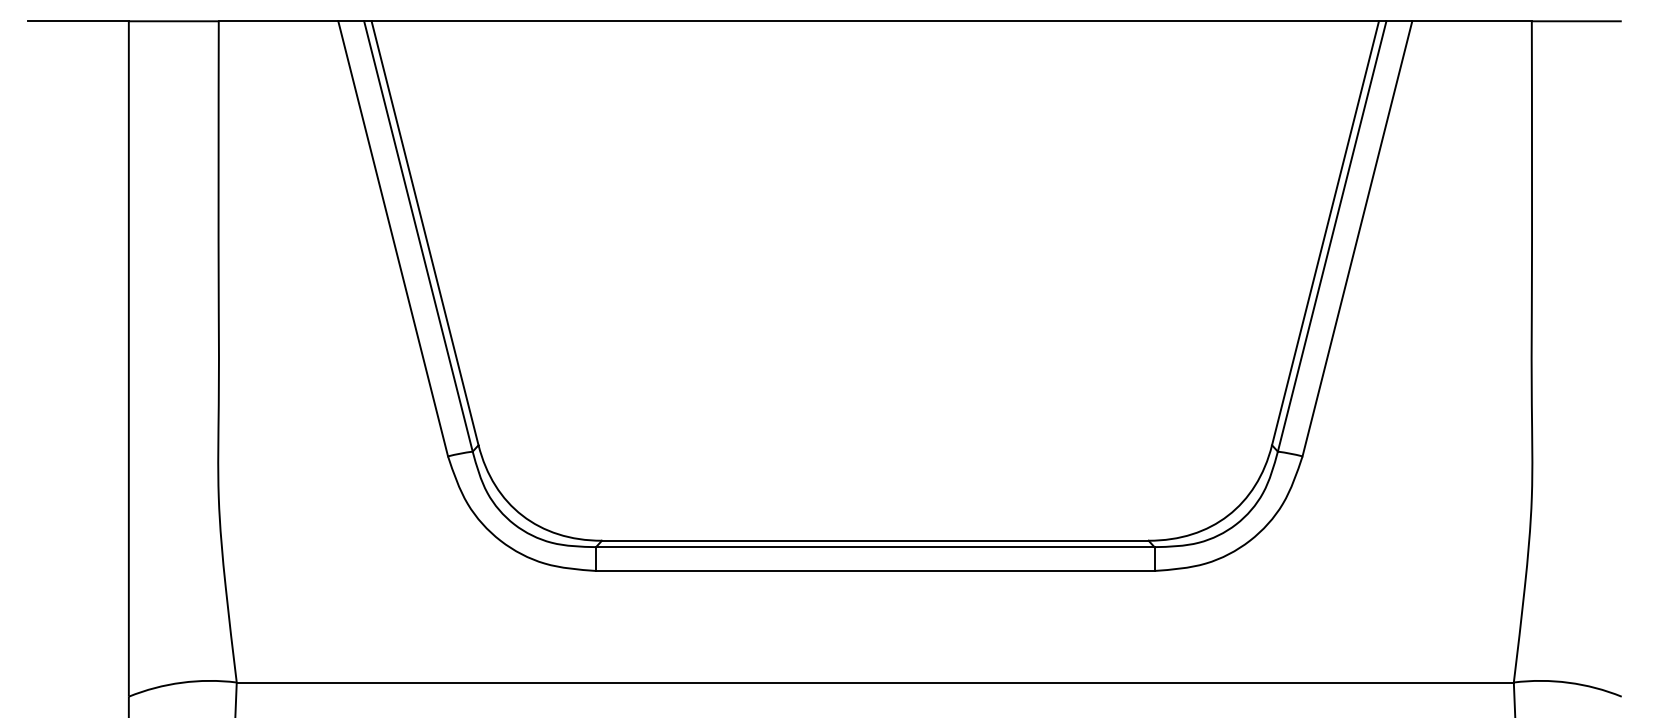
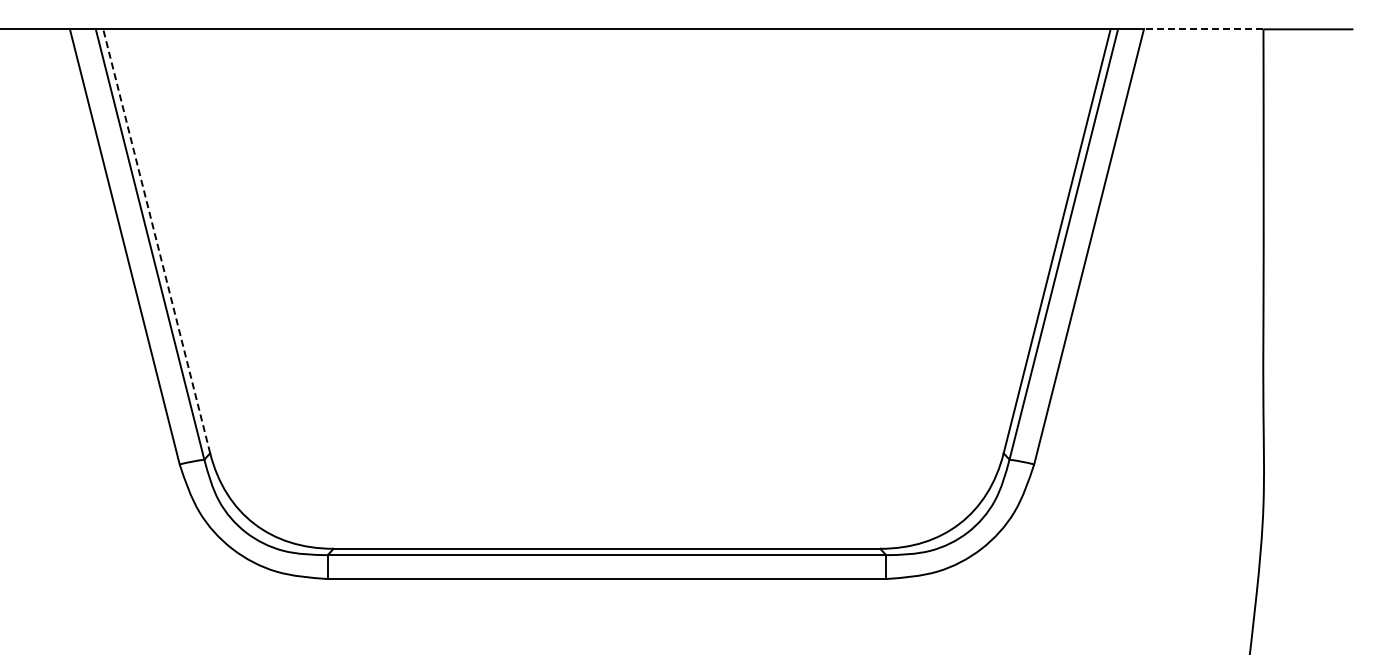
line: (1472, 21) -> (1204, 29), solid -> dashed
line: (425, 233) -> (157, 241), solid -> dashed

